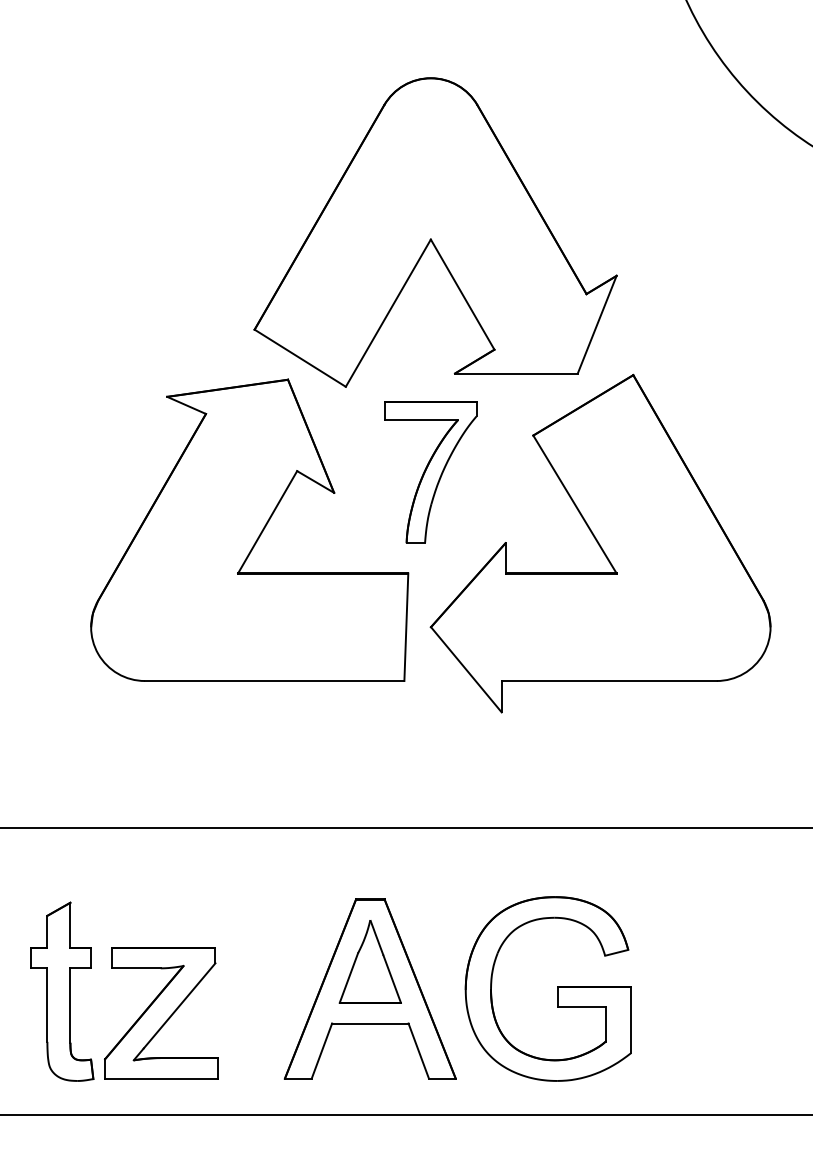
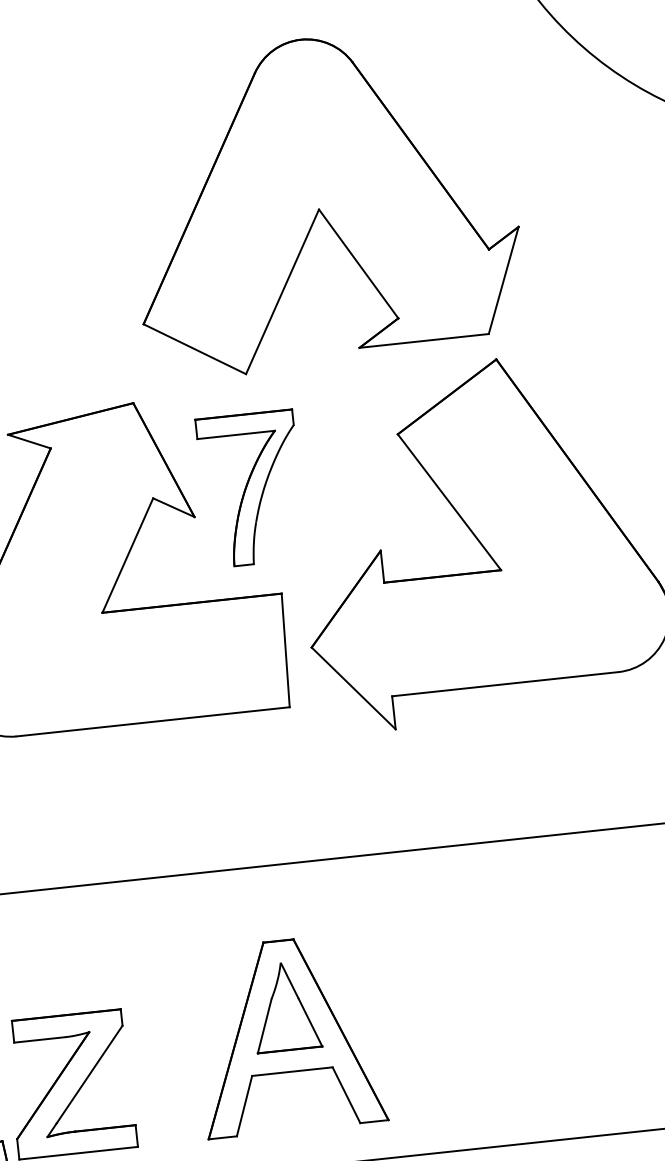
part: (435, 232) -> (323, 201), moved
part: (430, 472) -> (251, 489), moved
part: (557, 988) -> (485, 1013), removed

